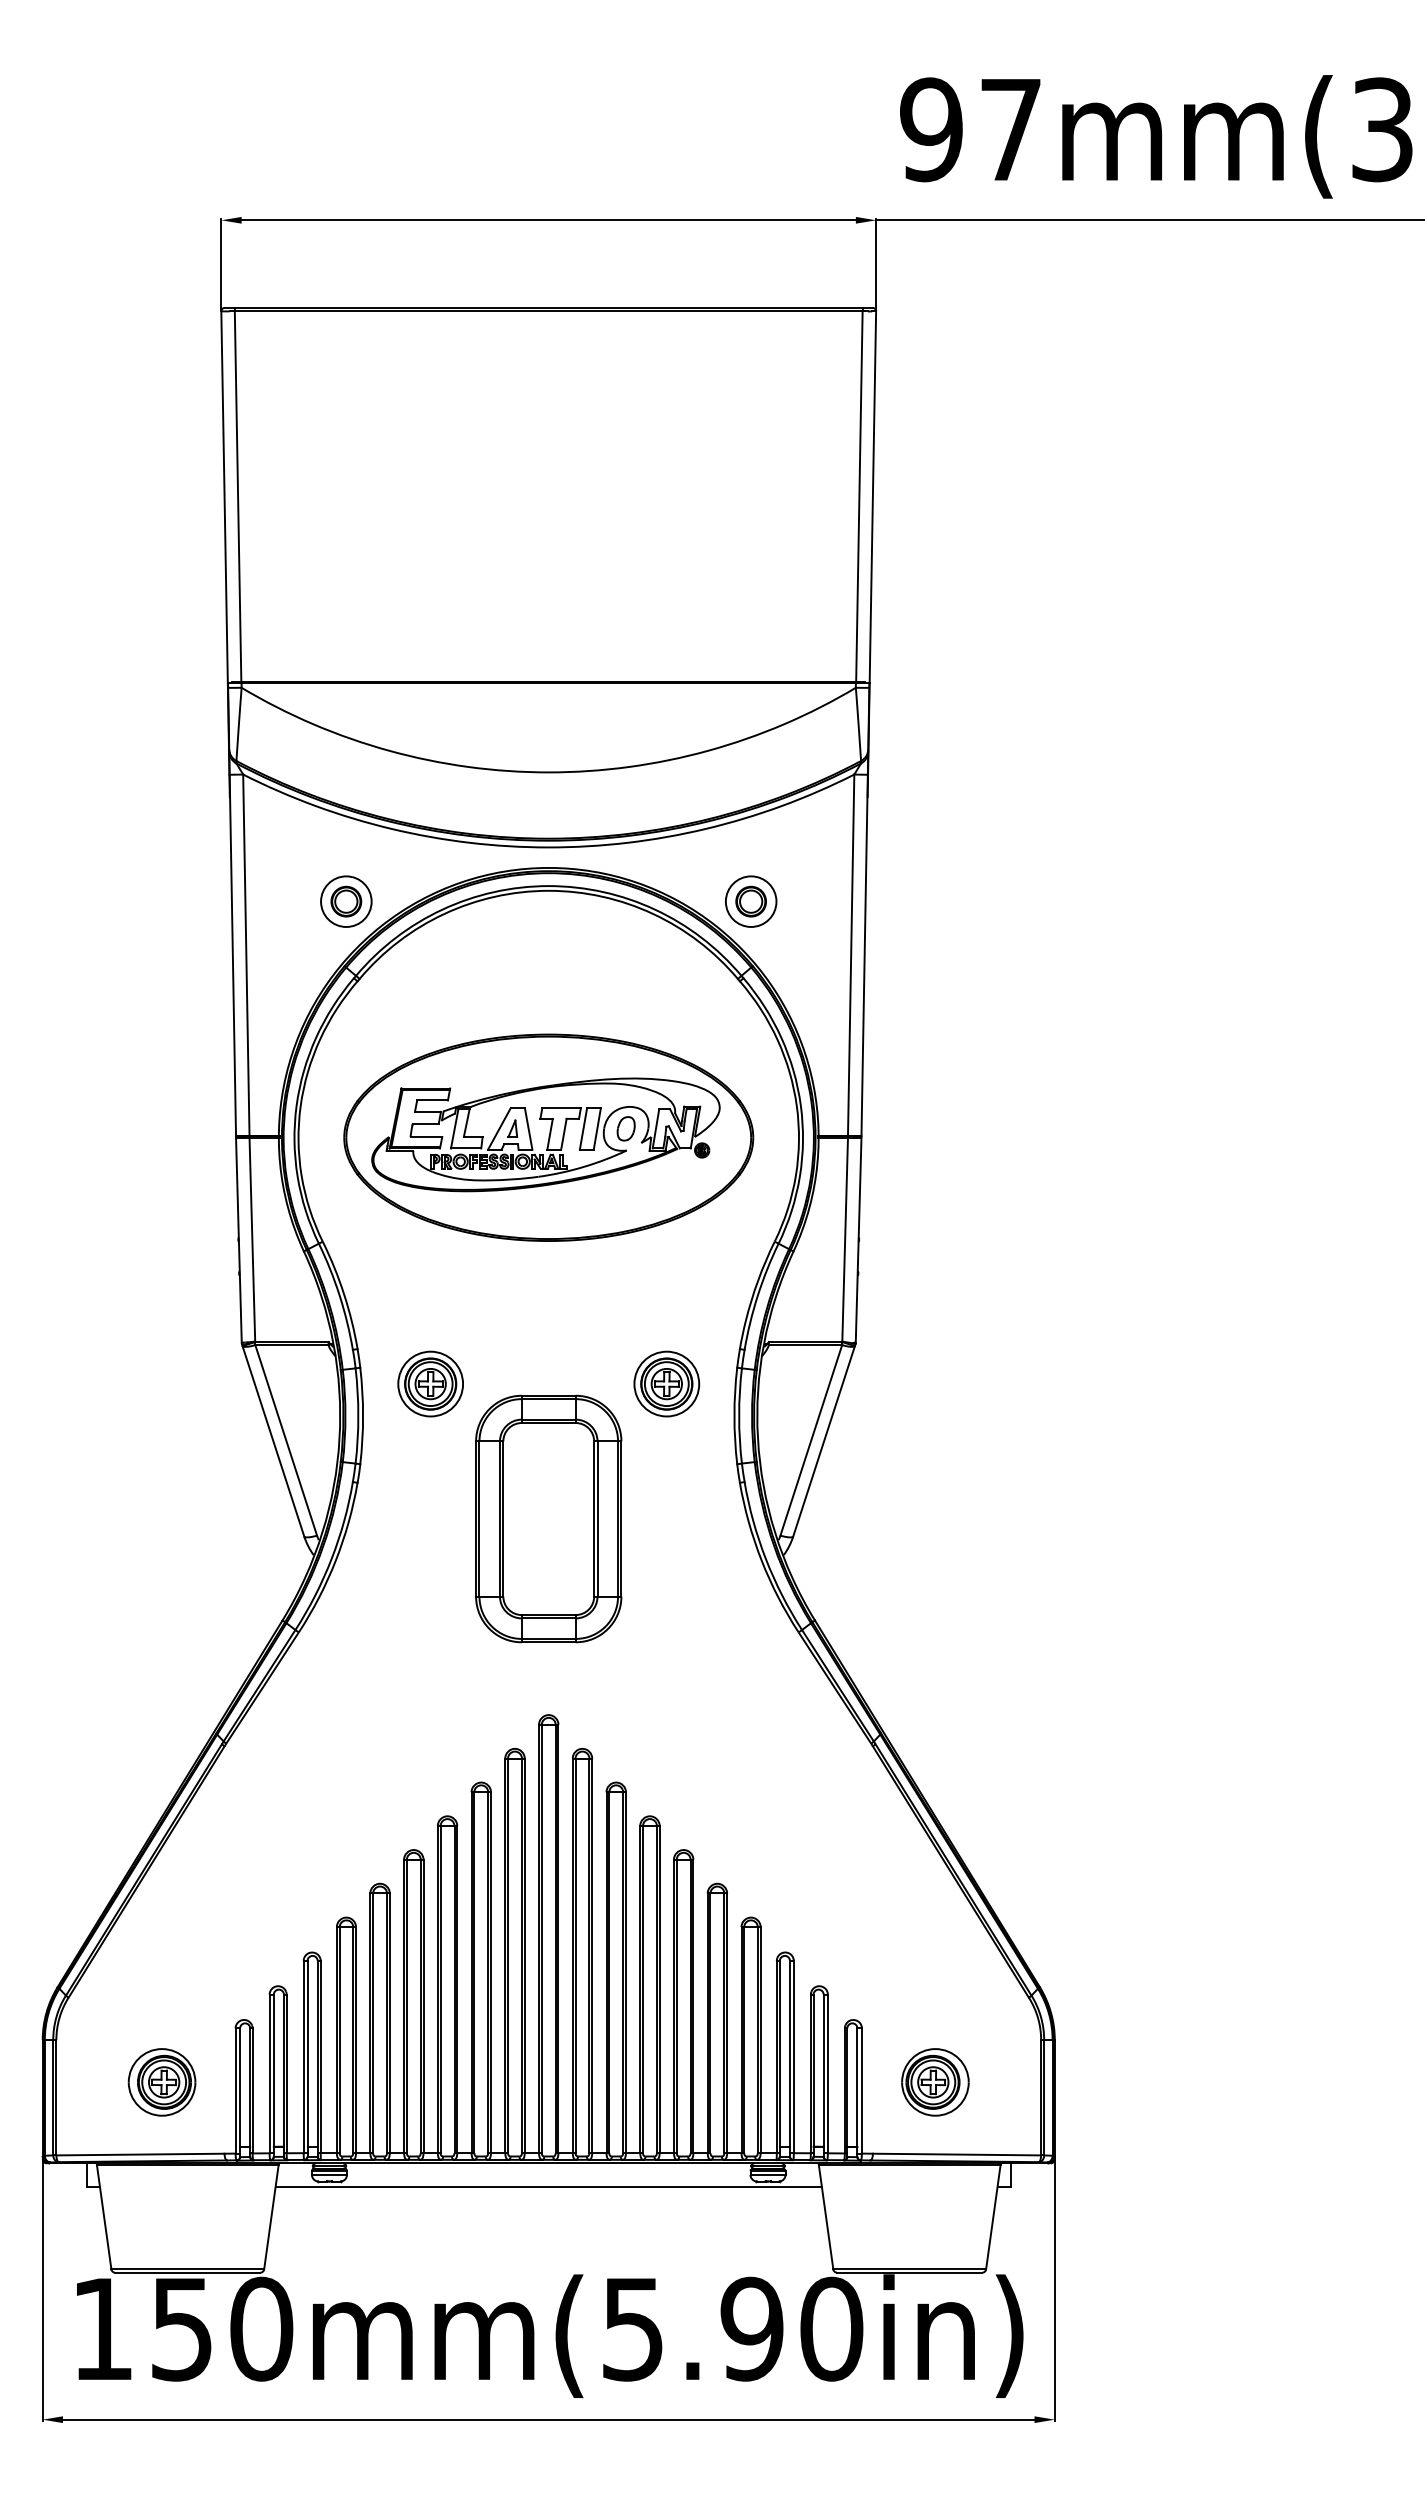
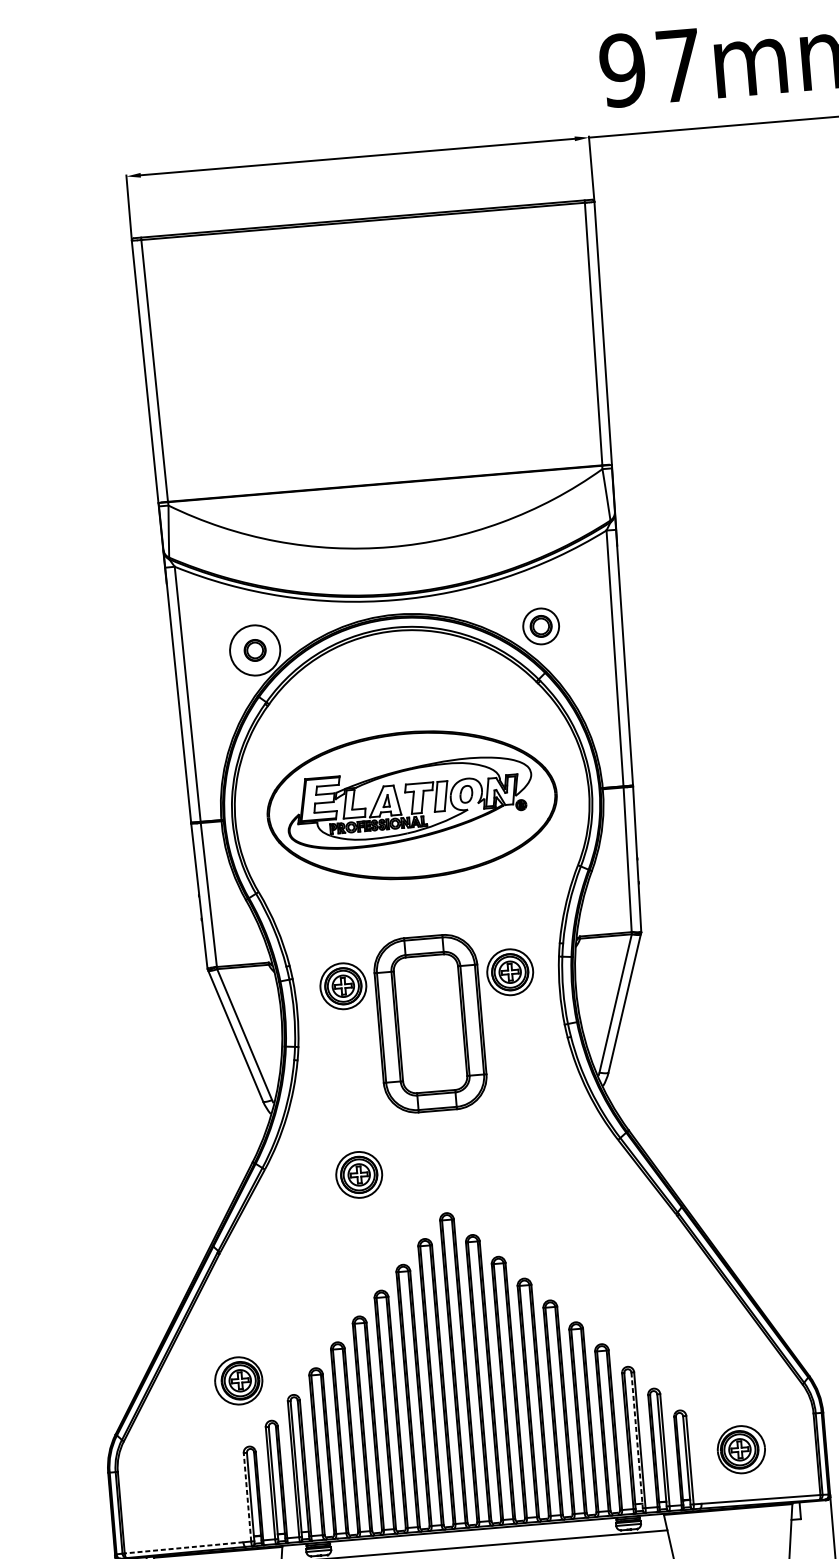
circle: (346, 901) -> (255, 650), size x1.4
part: (548, 1518) -> (430, 1023), moved
part: (430, 1650) -> (359, 1174), added
line: (789, 2058) -> (636, 1441), solid -> dashed
part: (161, 2082) -> (238, 1381), moved
line: (235, 2091) -> (247, 1497), solid -> dashed
line: (140, 2154) -> (184, 1547), solid -> dashed

